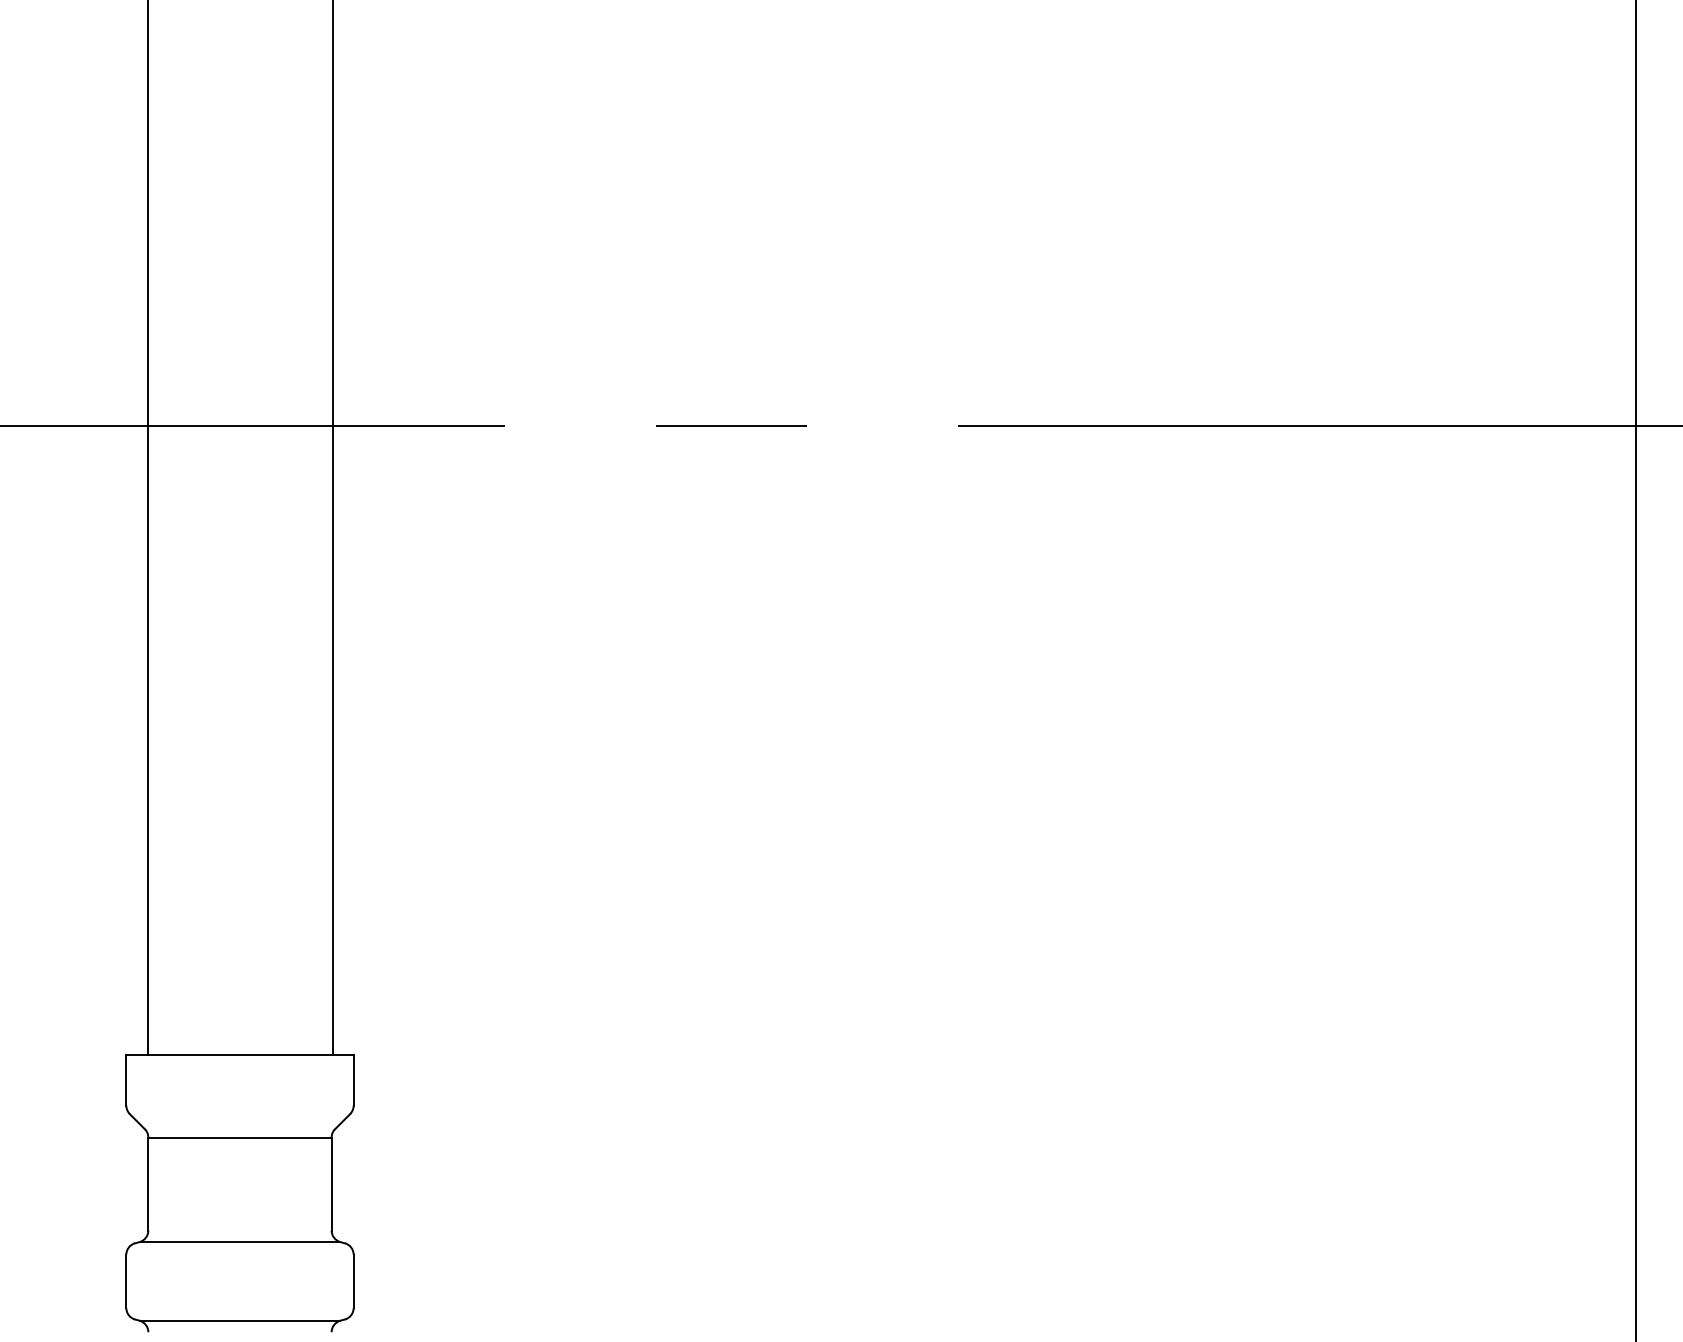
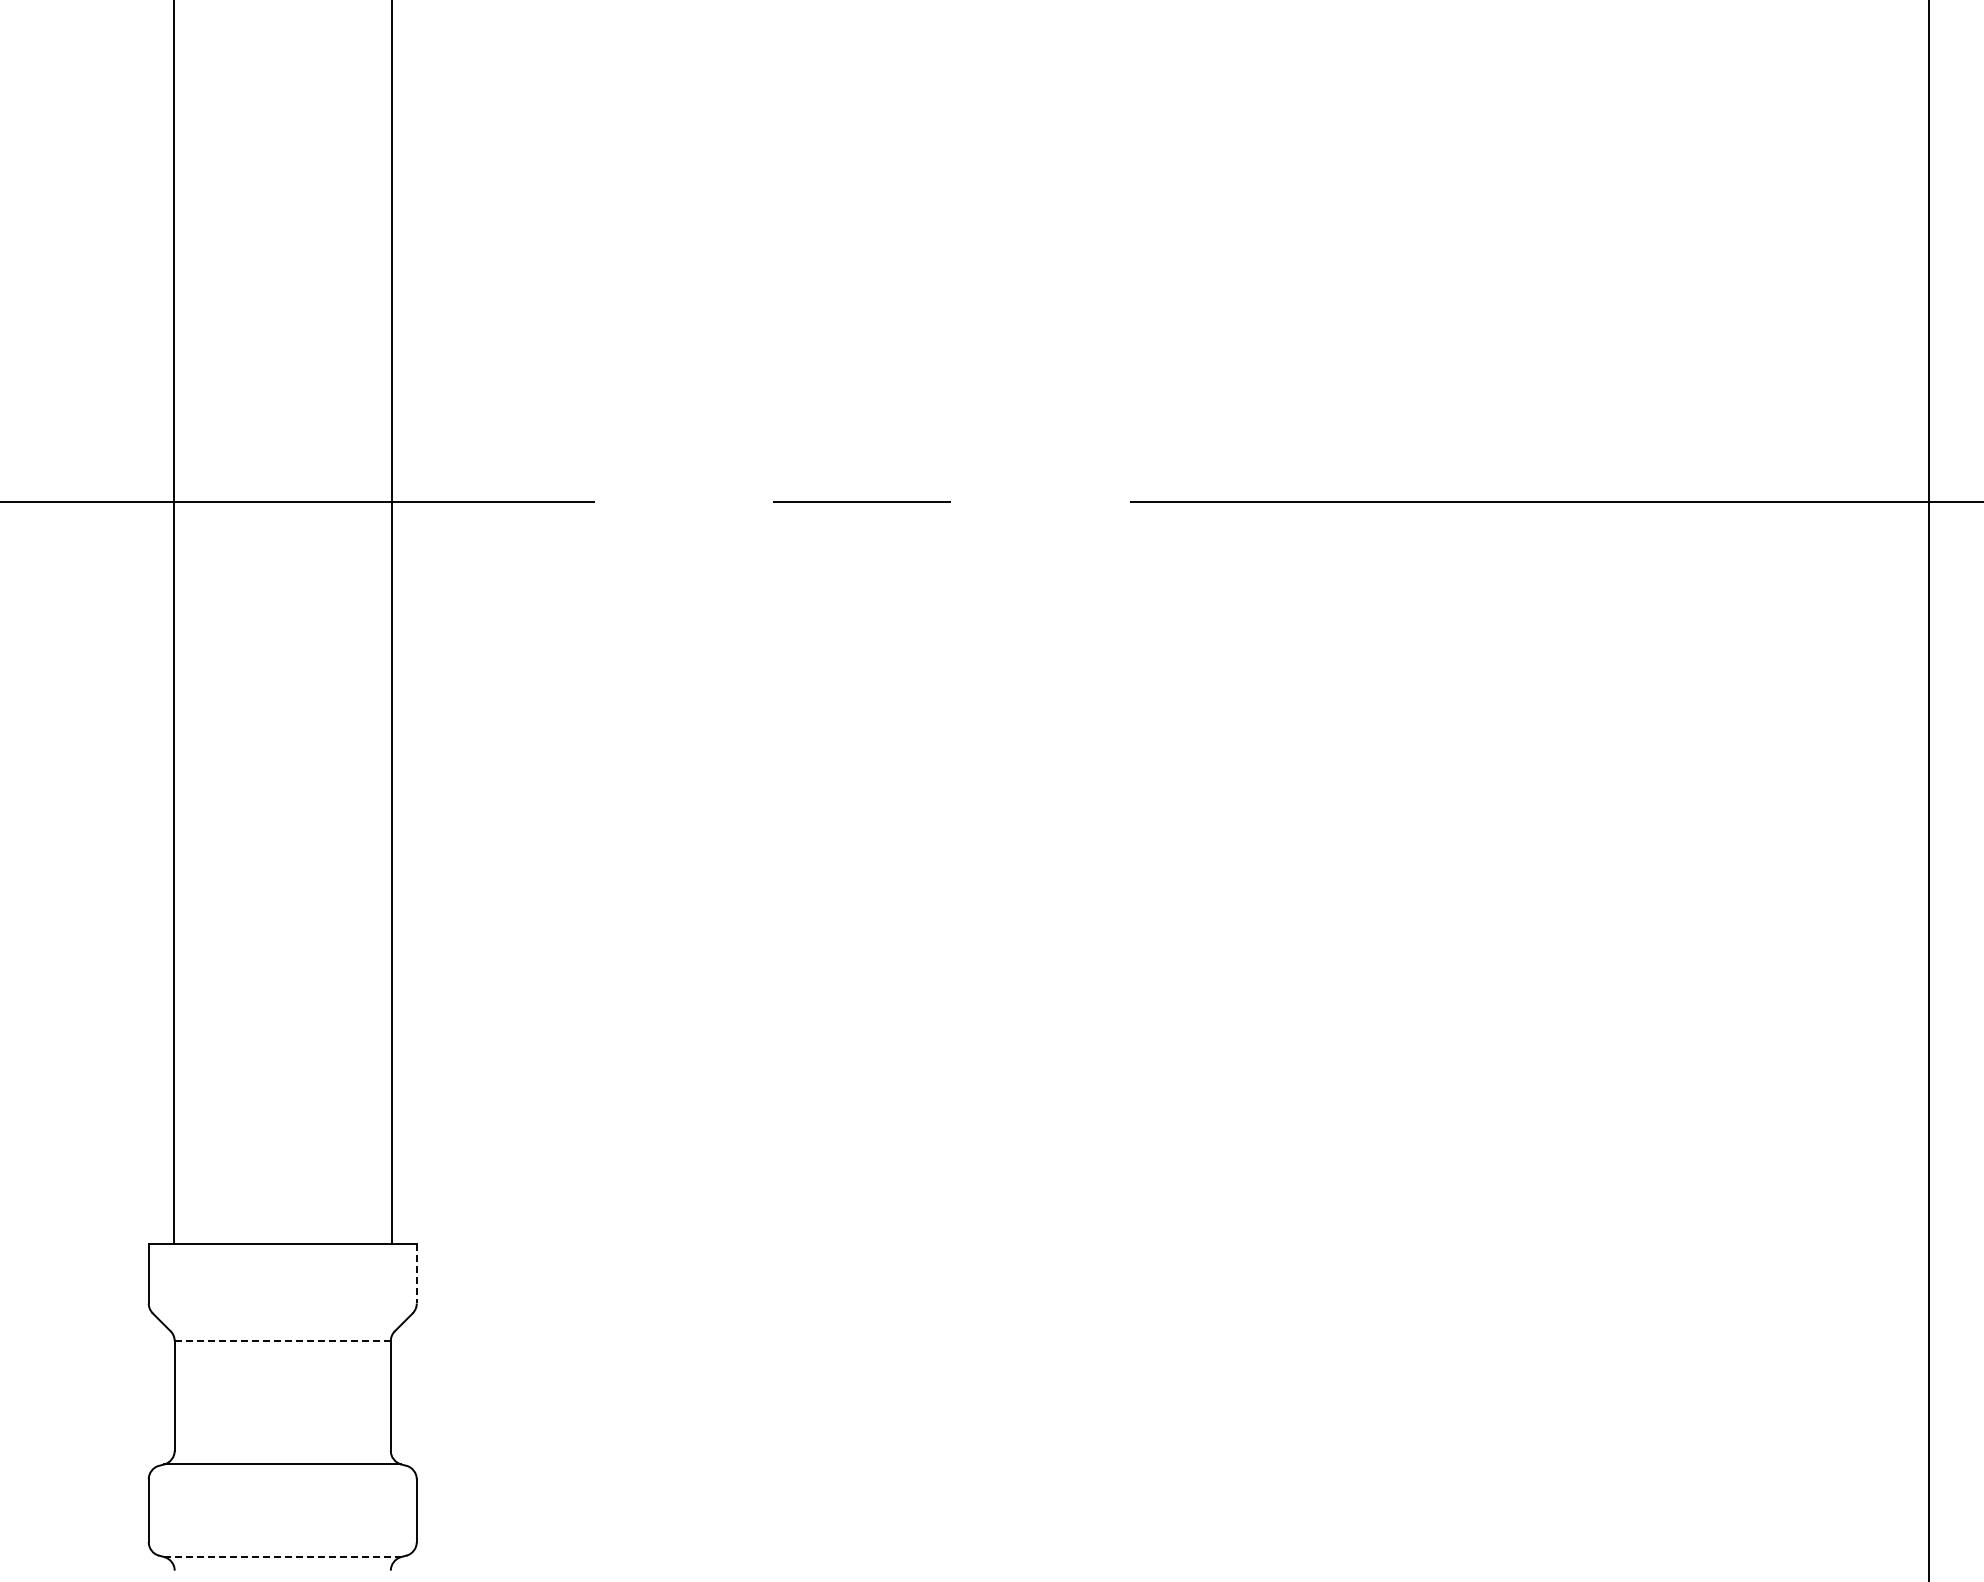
line: (353, 1080) -> (416, 1273), solid -> dashed
line: (240, 1137) -> (283, 1341), solid -> dashed
line: (240, 1321) -> (283, 1557), solid -> dashed

